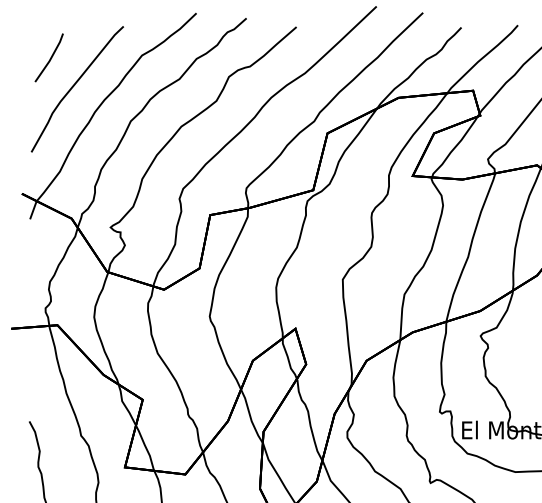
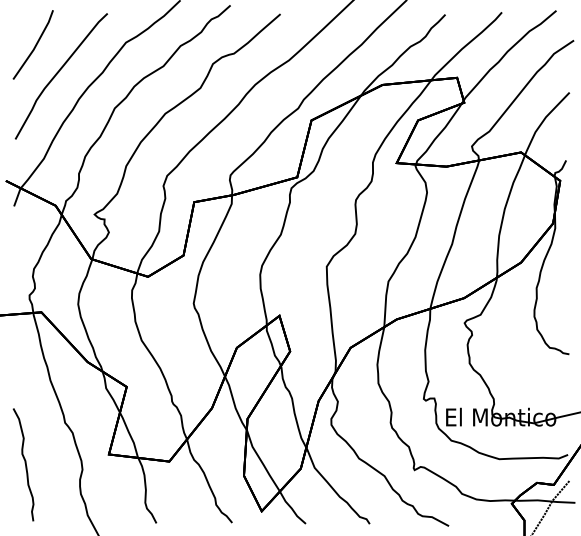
part: (48, 57) -> (32, 44), size x1.43

